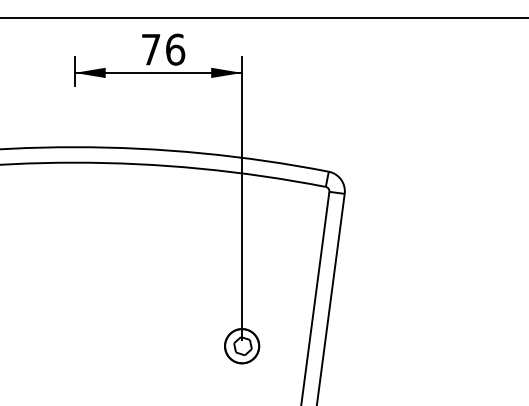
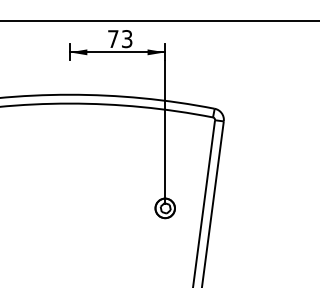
text: (174, 50) -> (126, 39), 76 -> 73

